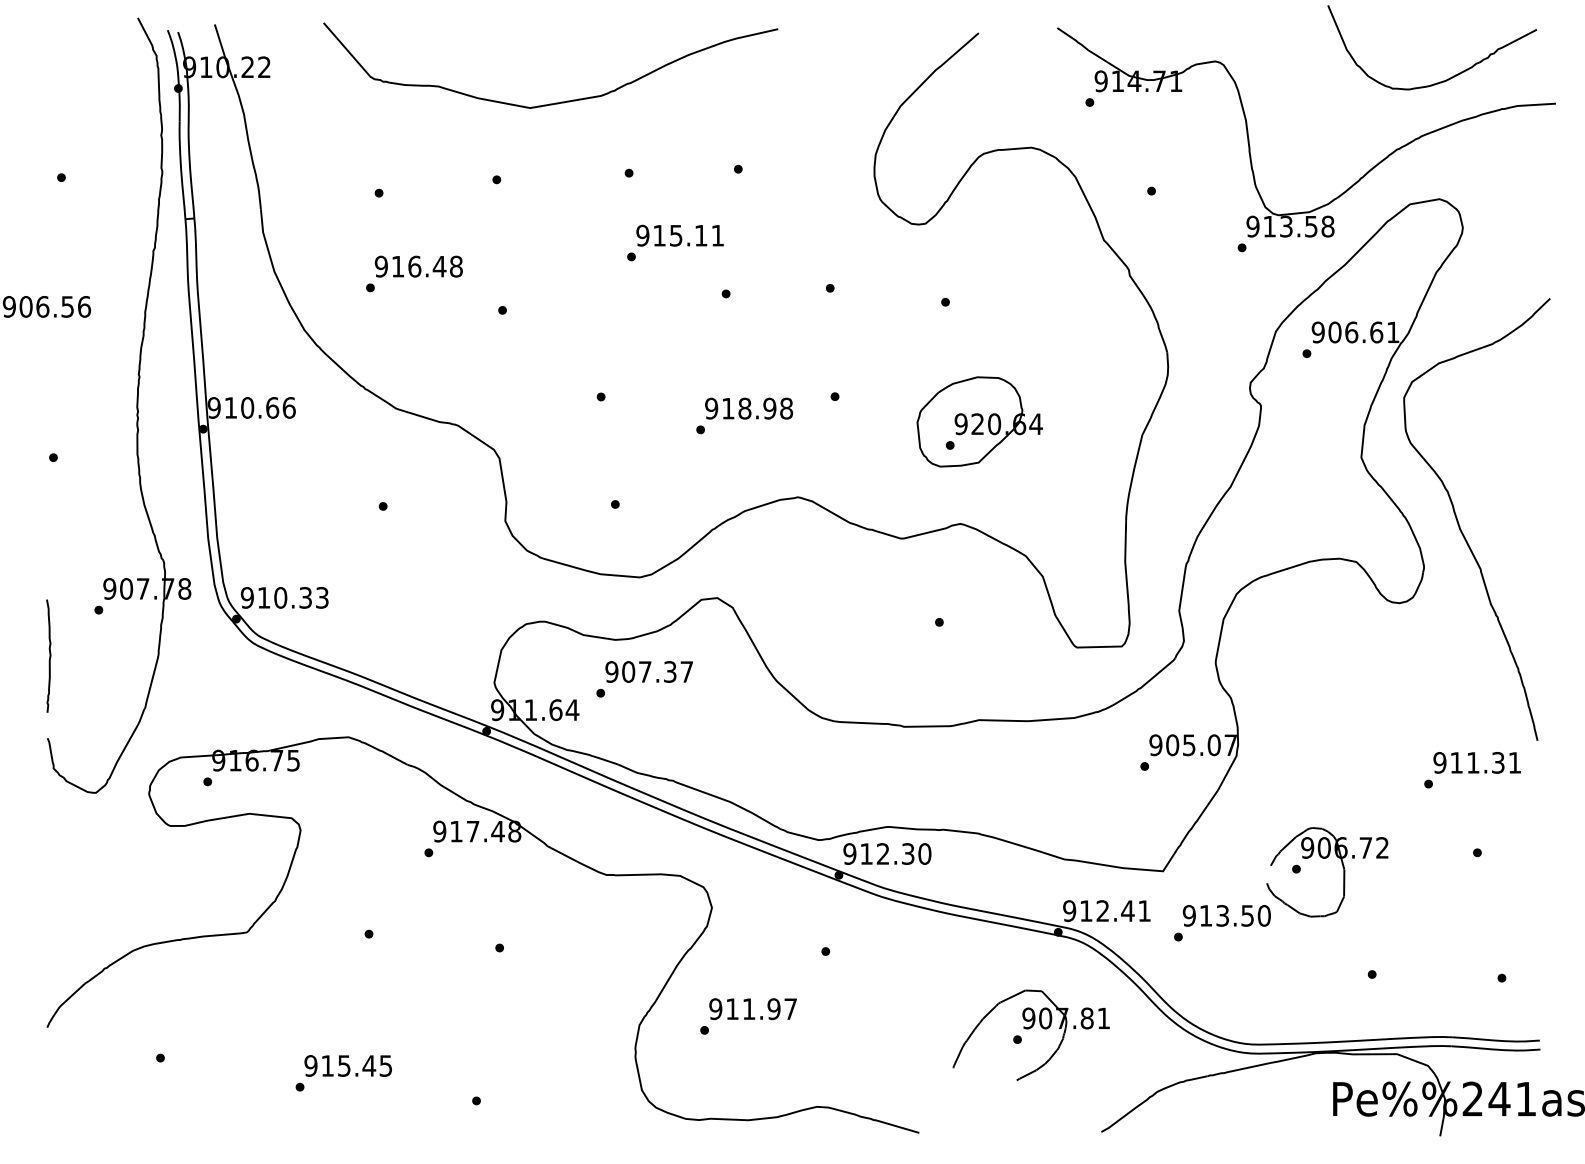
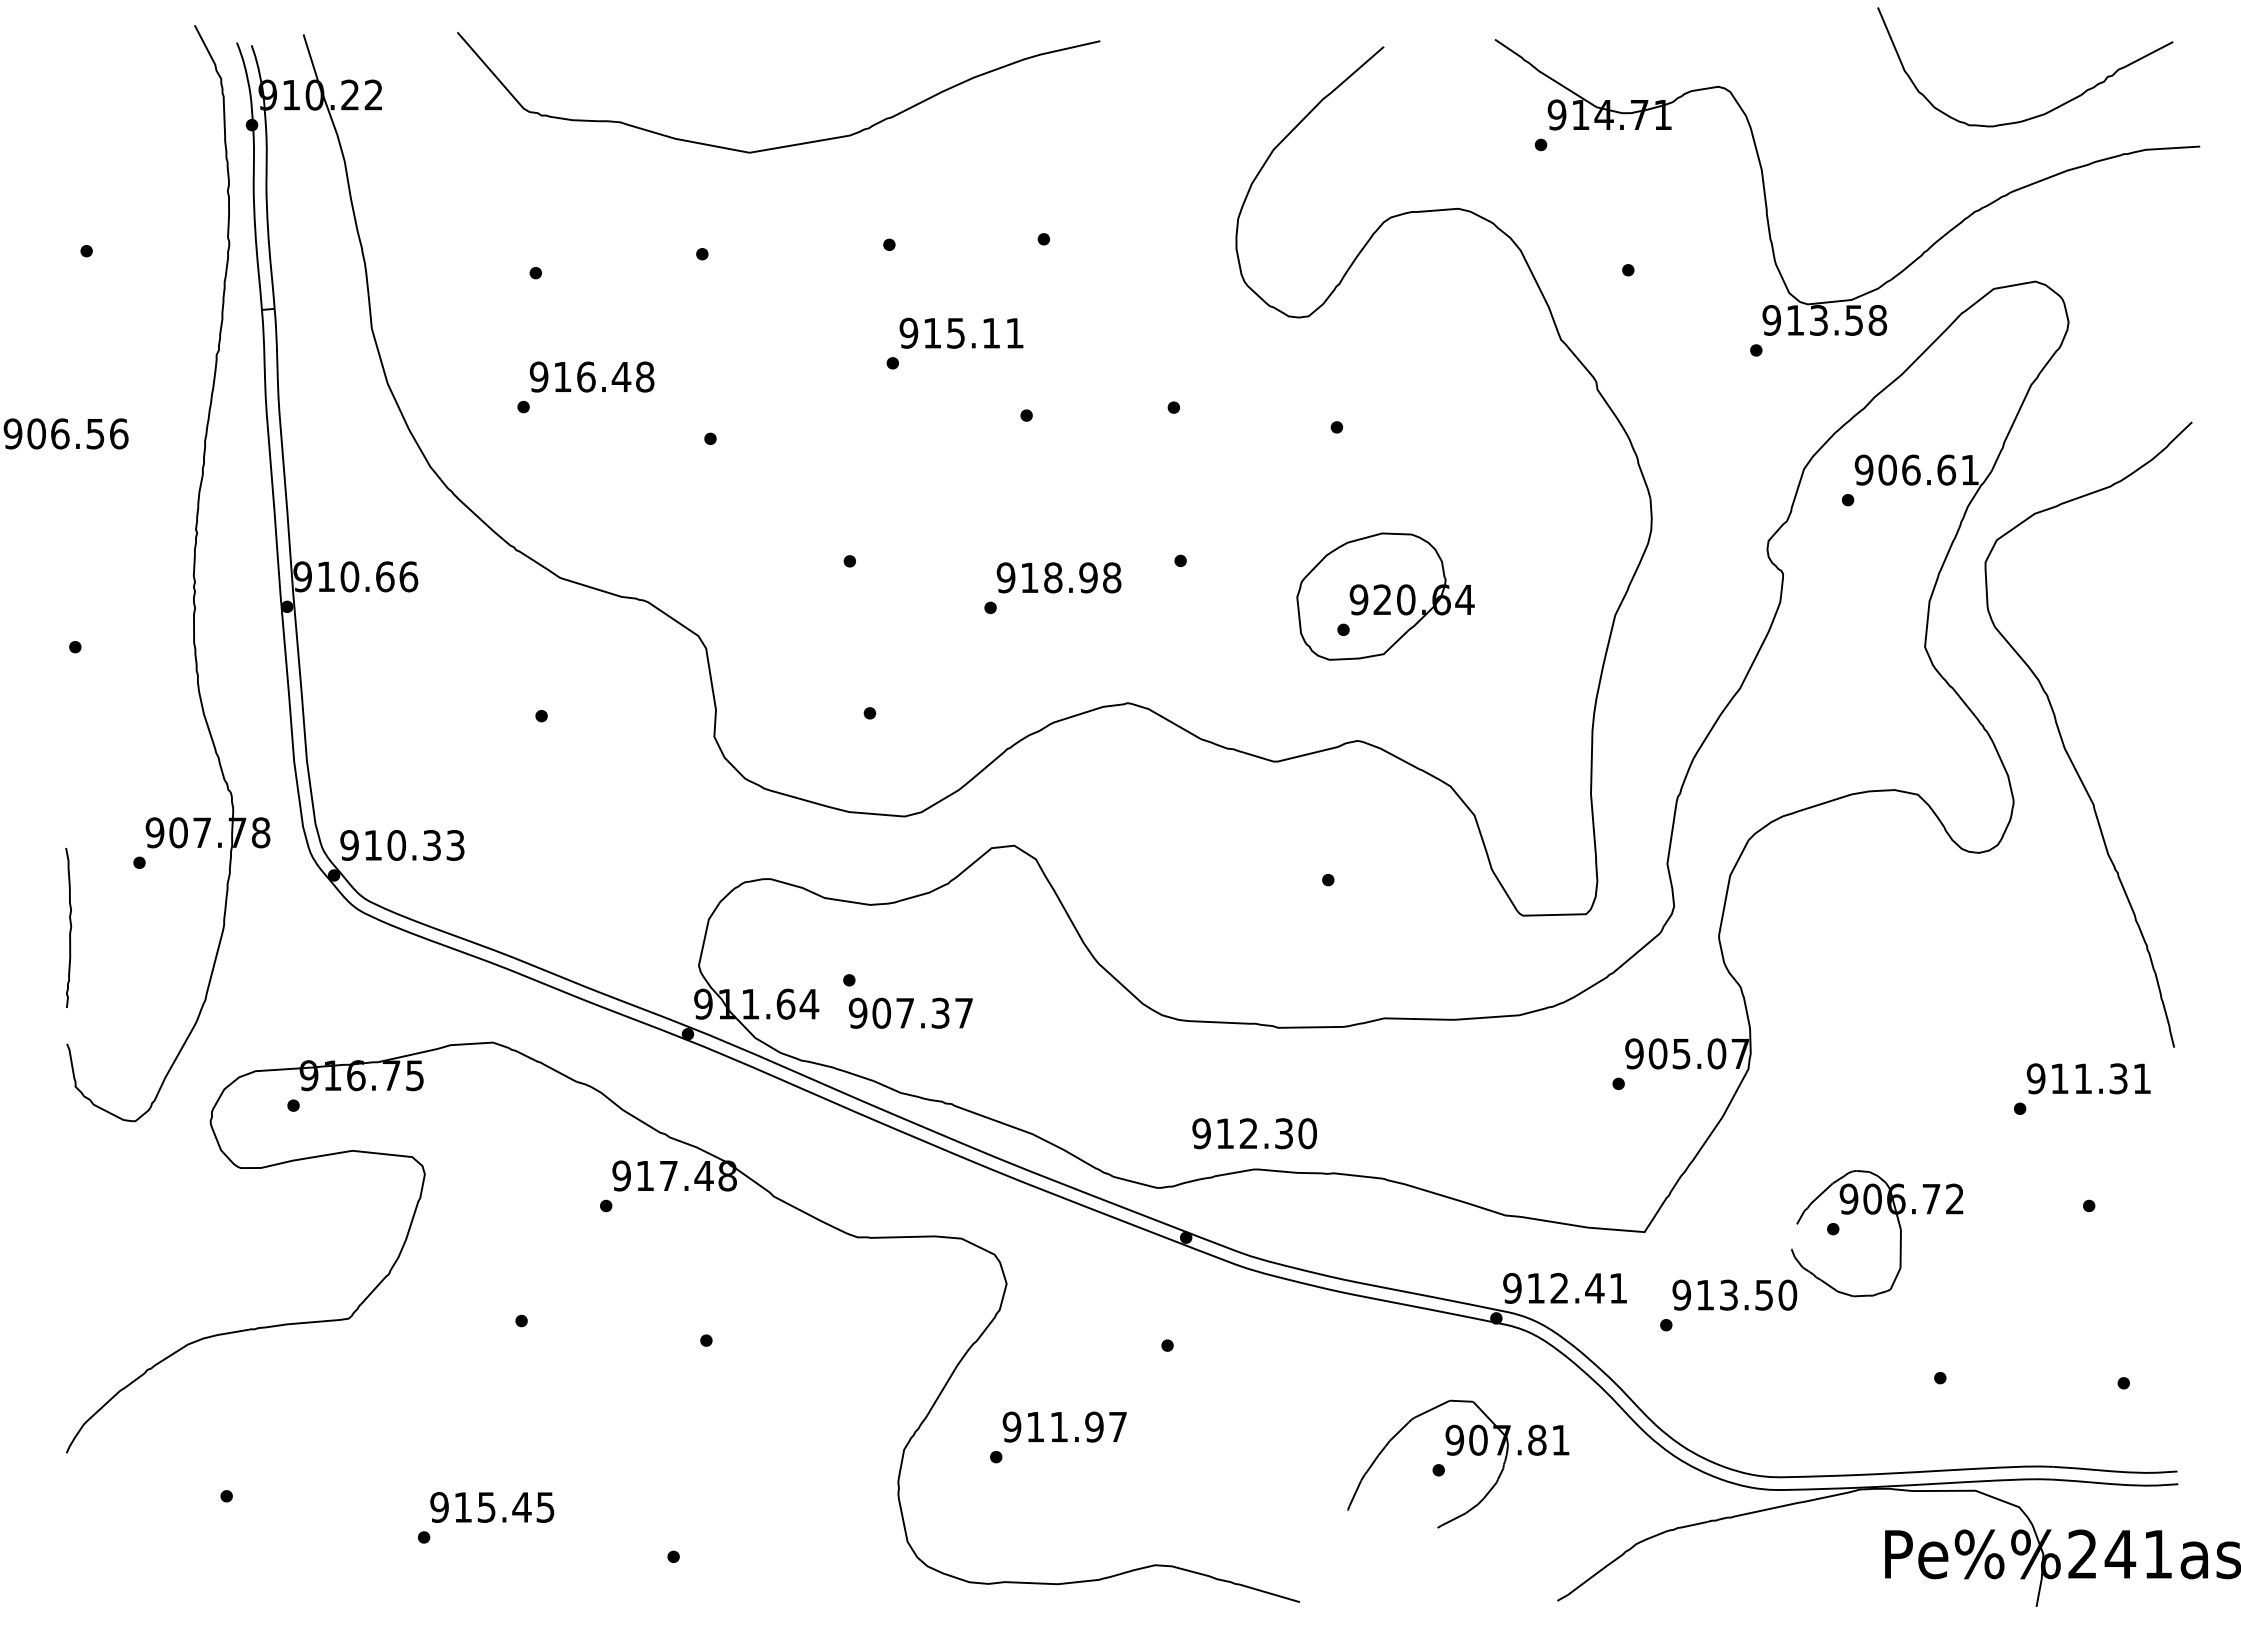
text: (648, 671) -> (910, 1012), moved
text: (887, 853) -> (1254, 1133), moved

